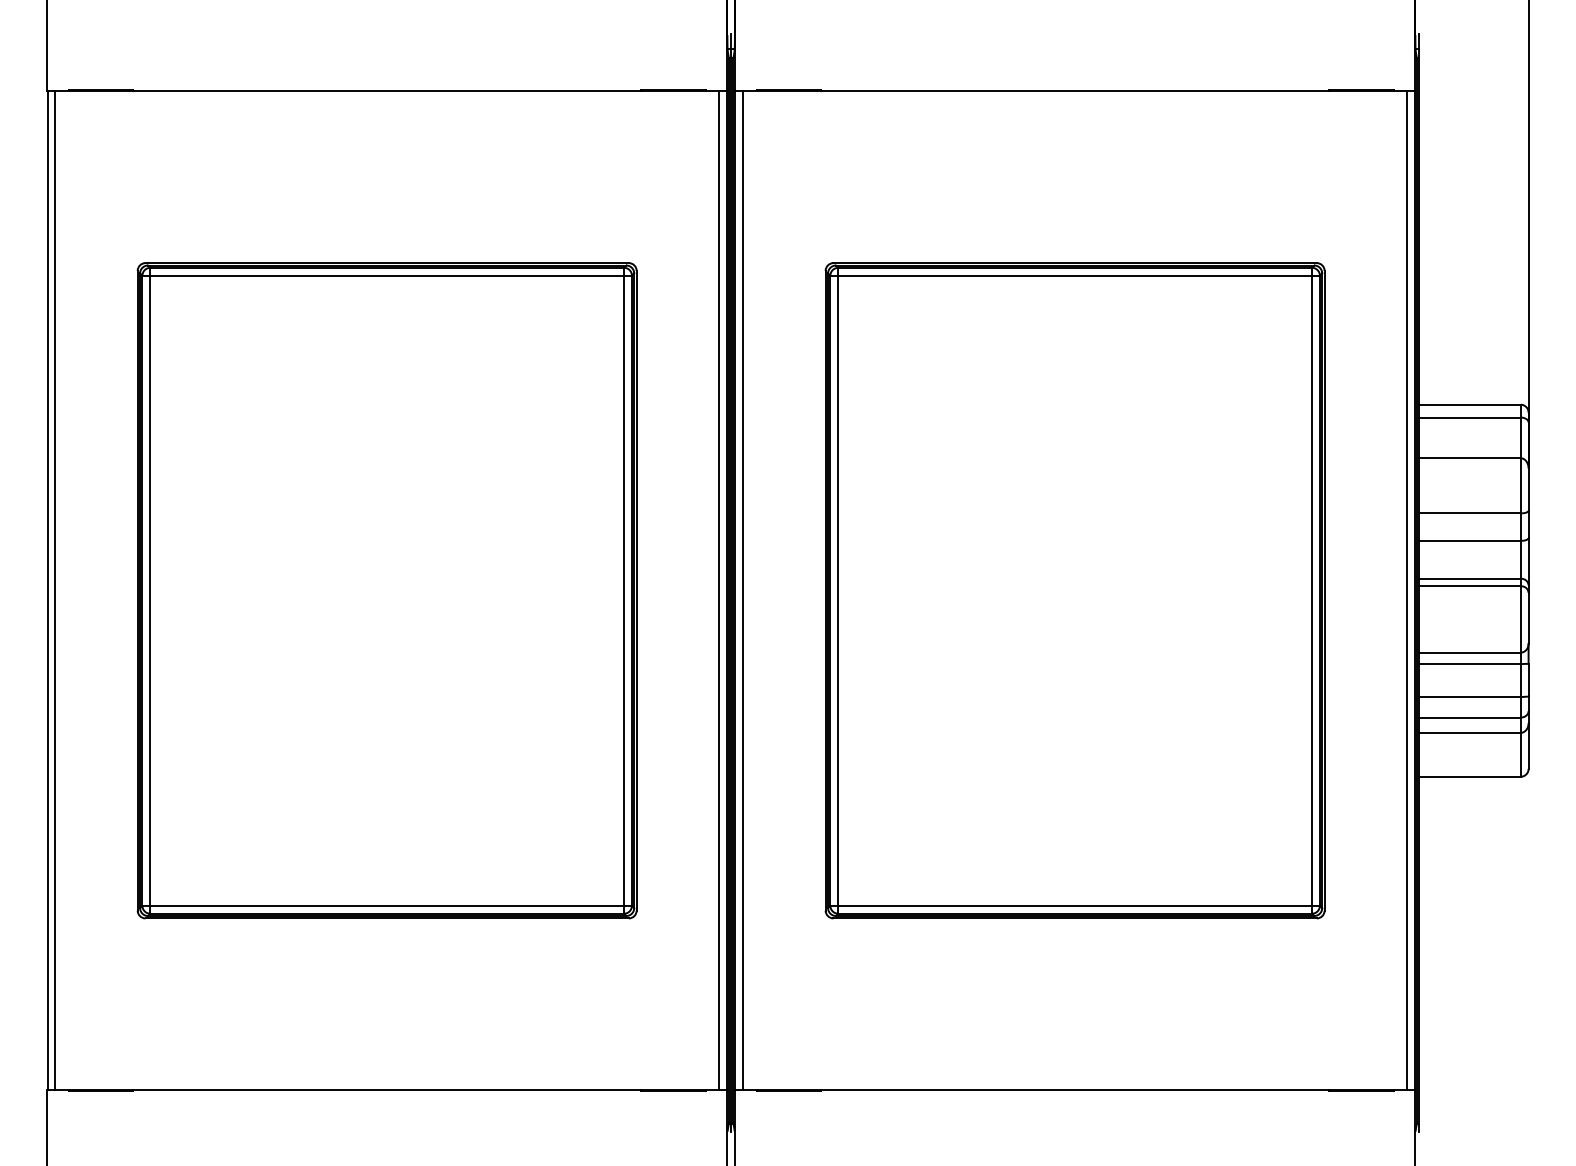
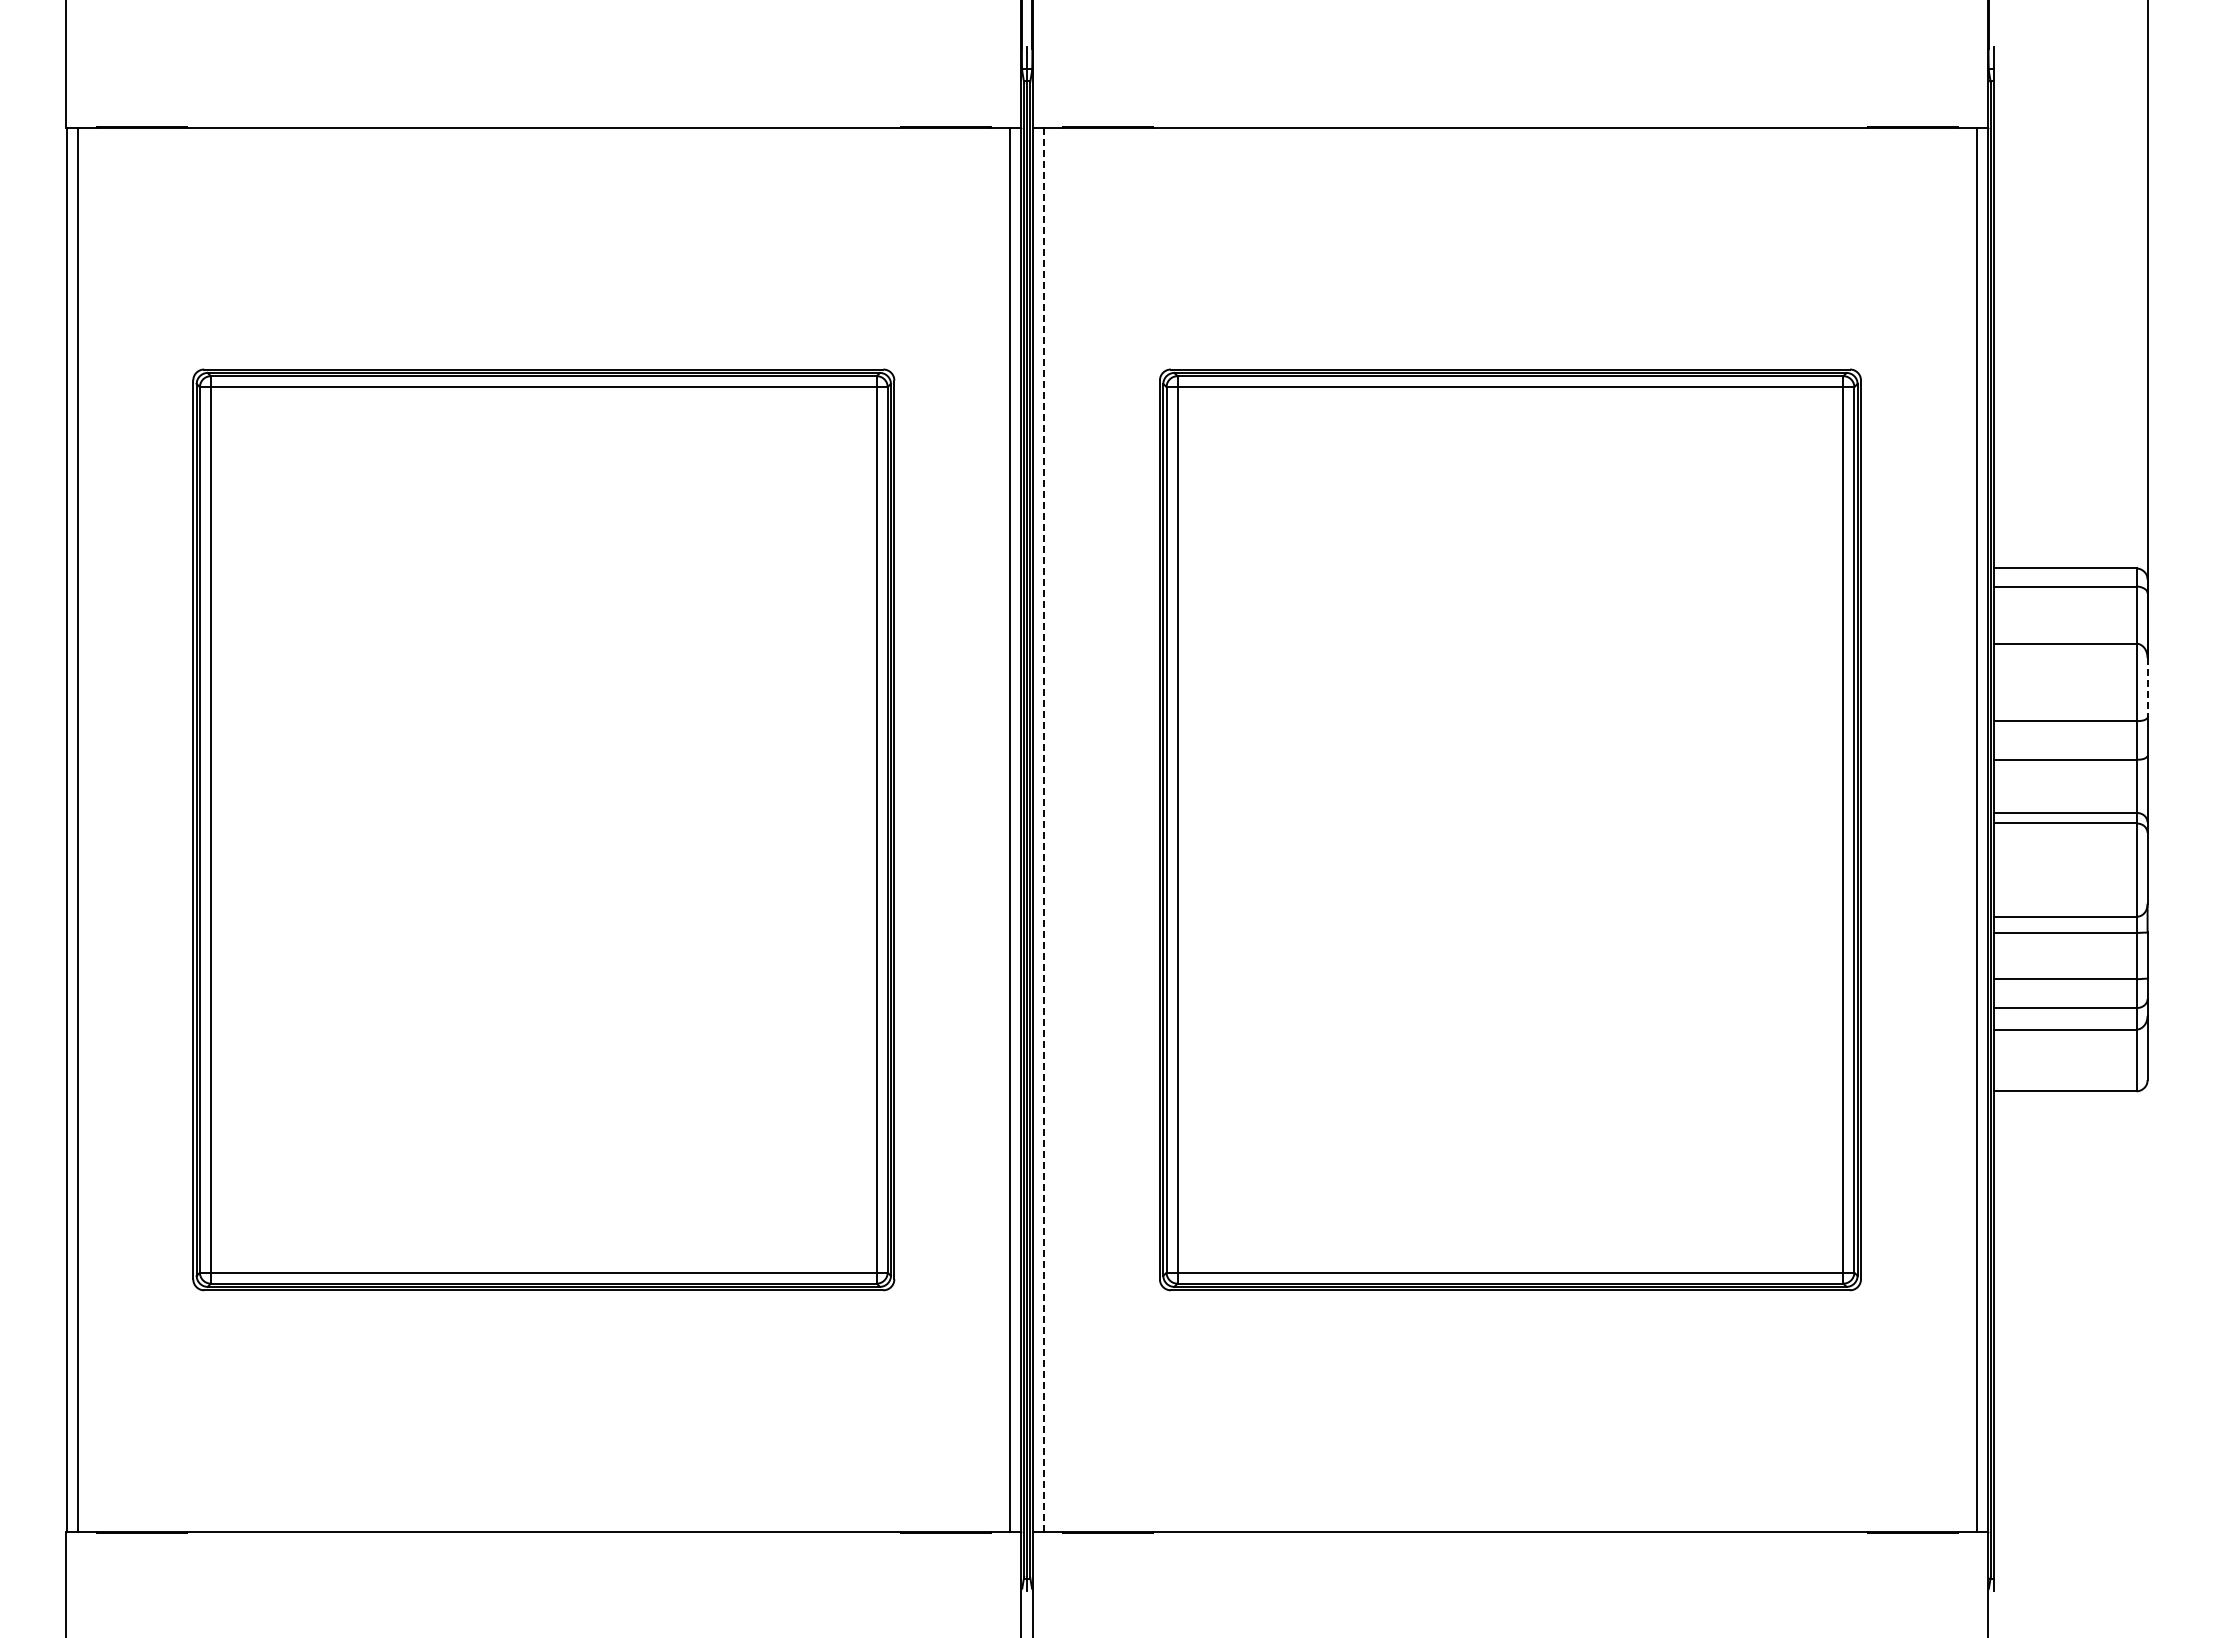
line: (1528, 489) -> (2147, 687), solid -> dashed
line: (743, 590) -> (1044, 829), solid -> dashed

